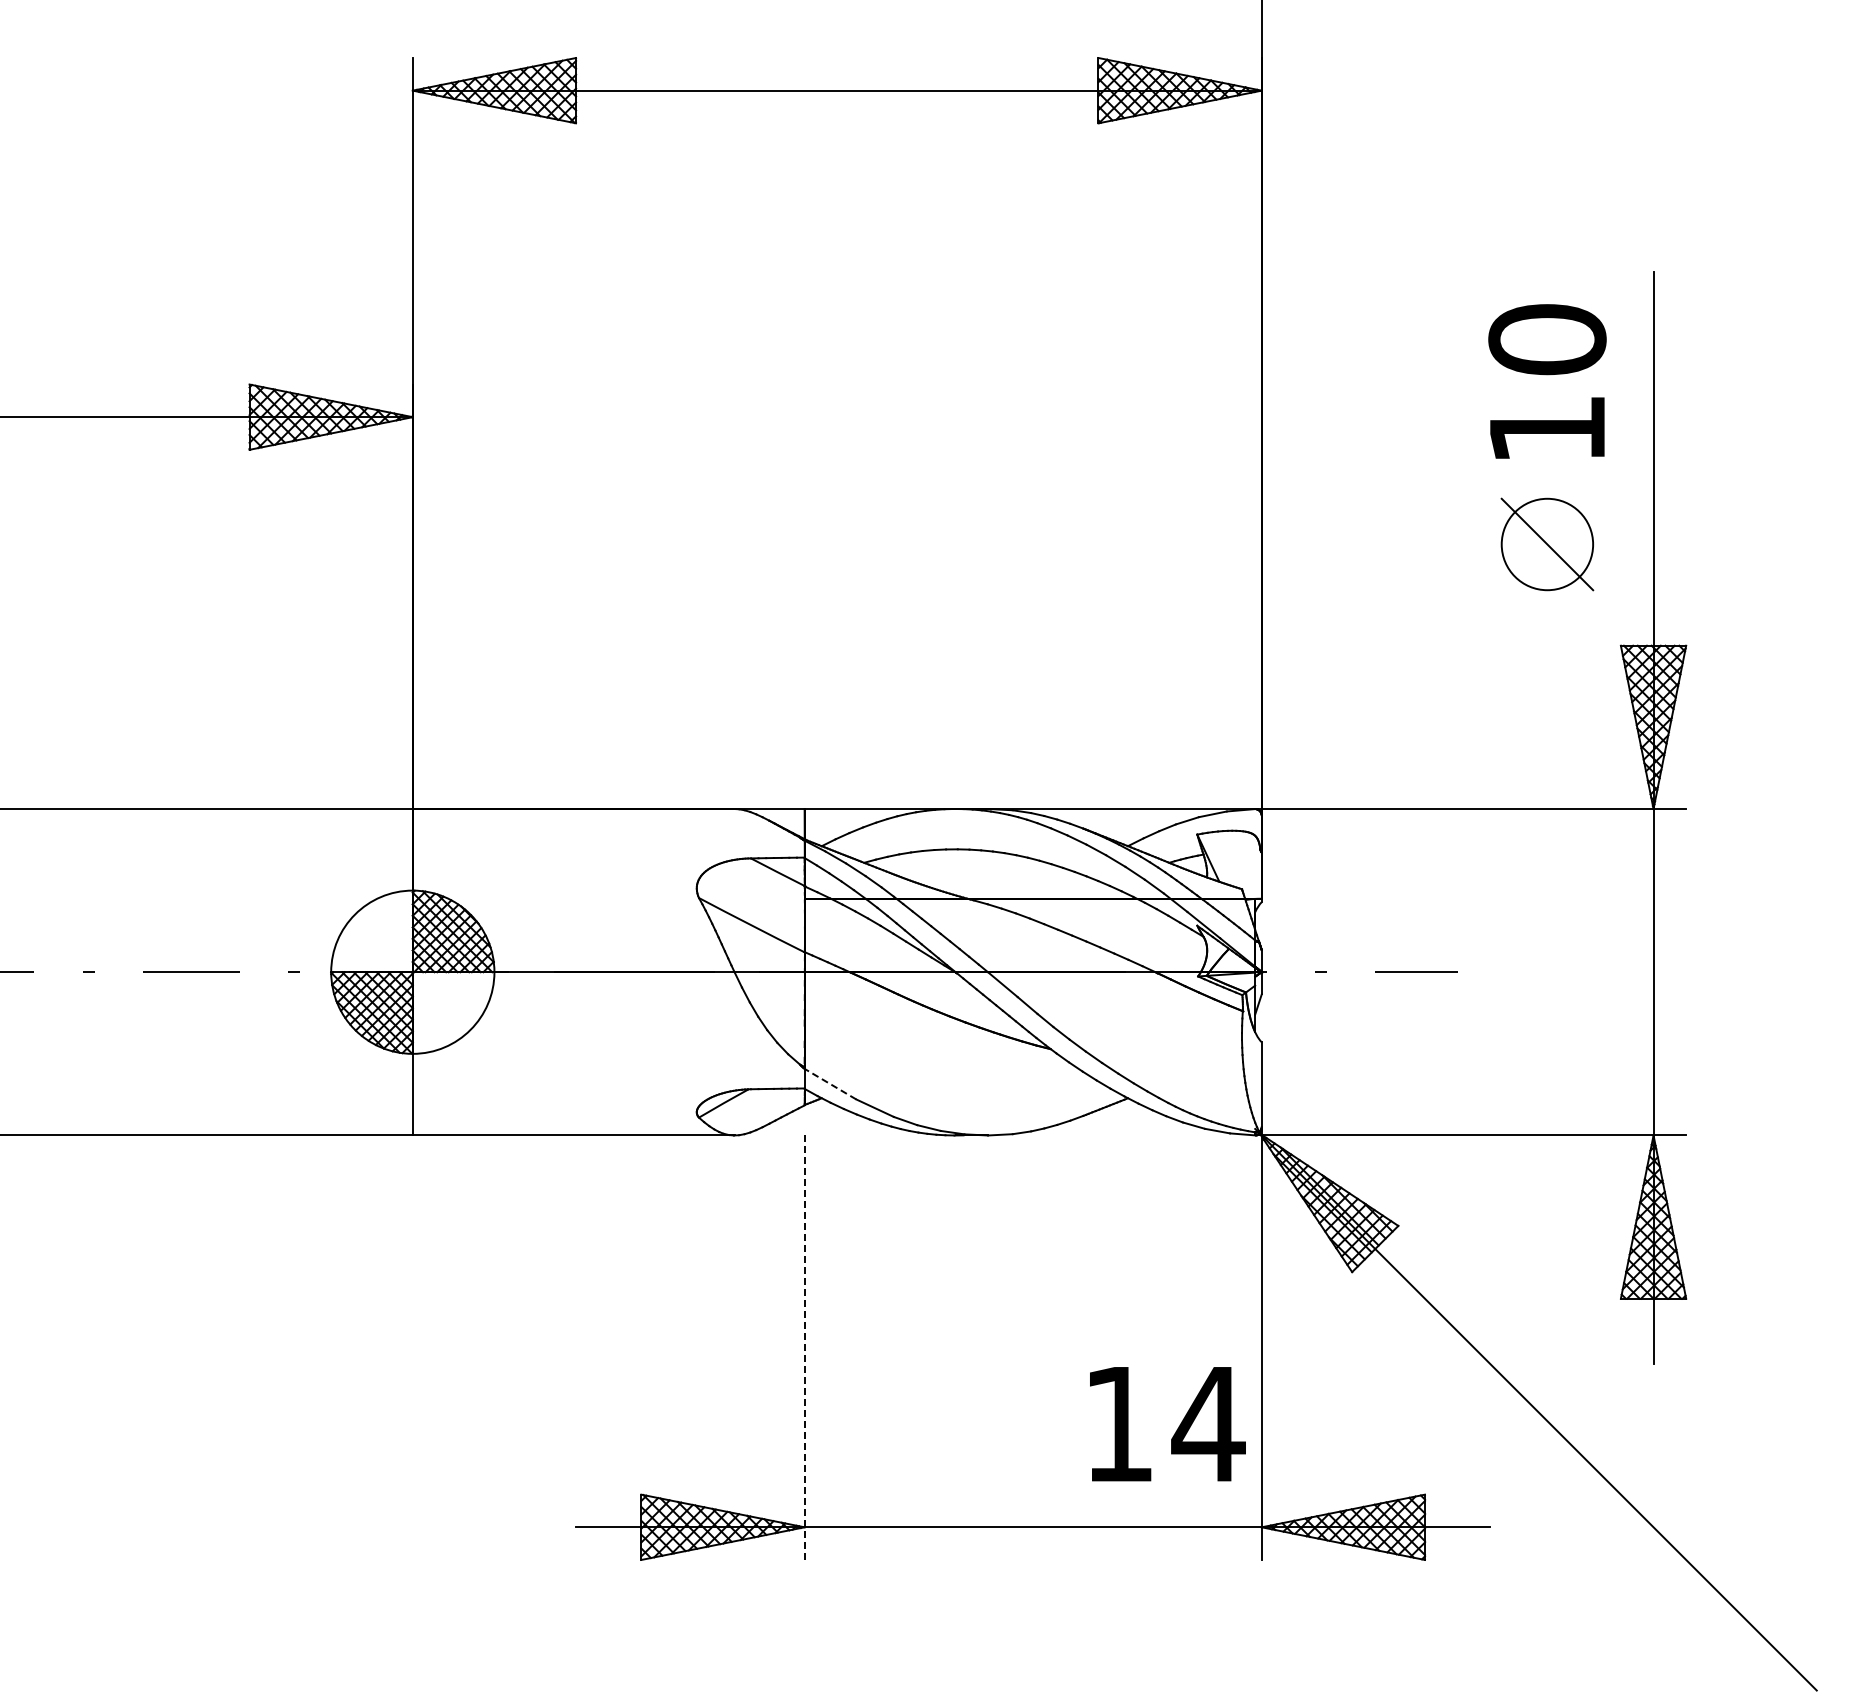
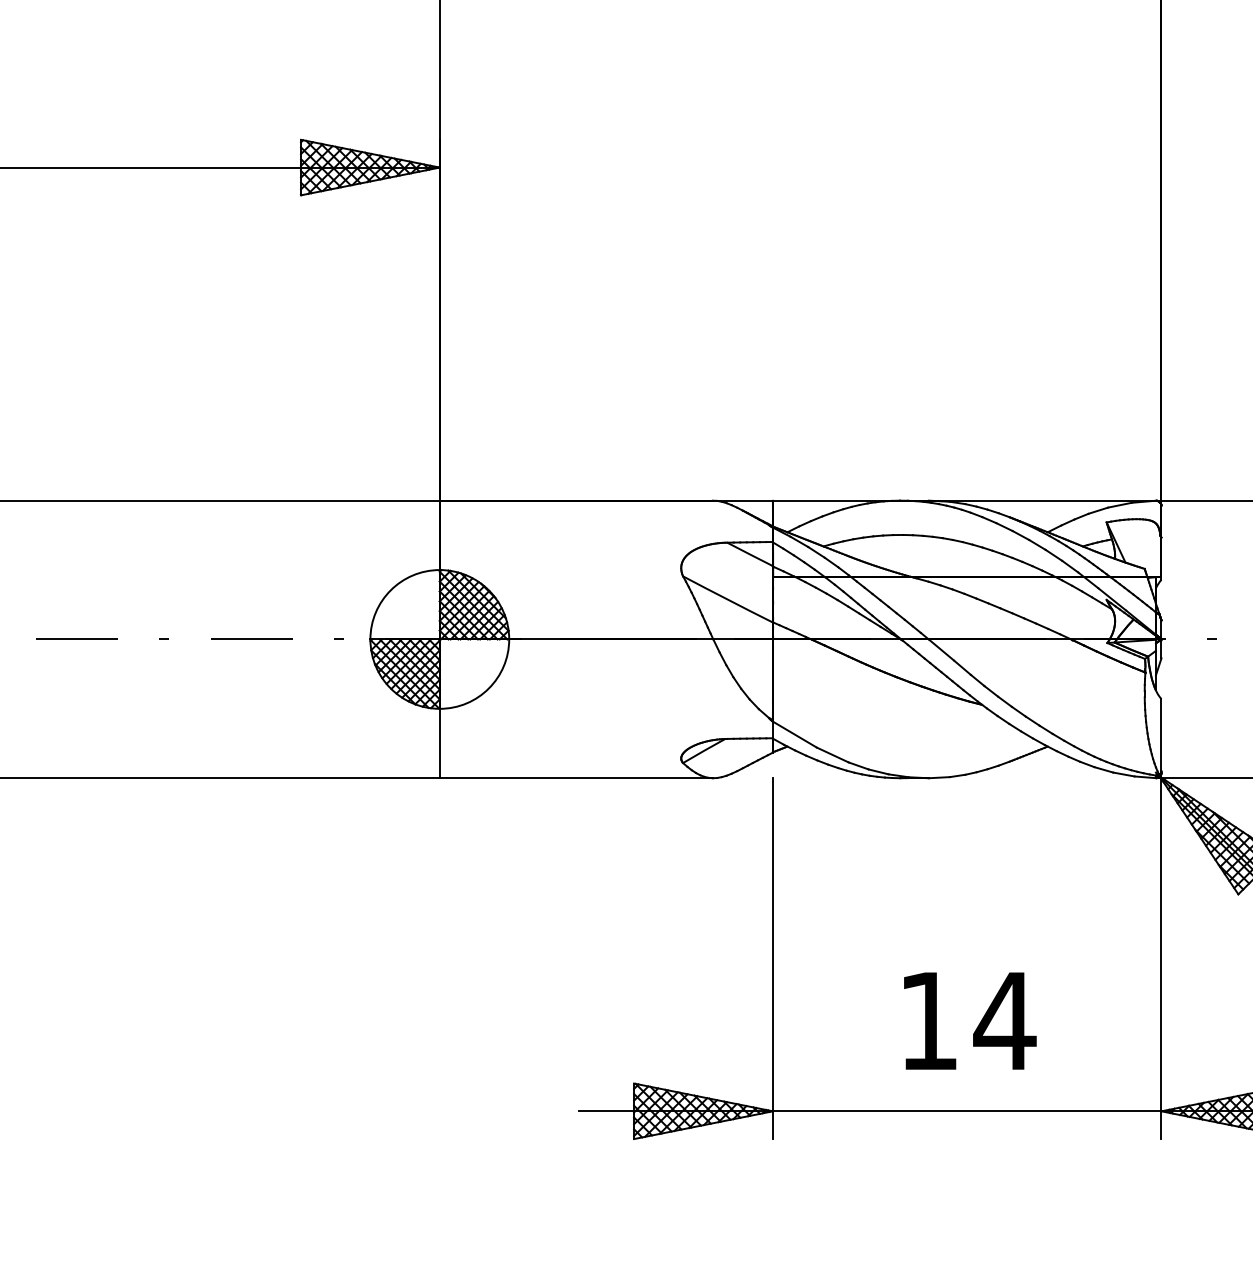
line: (830, 1083) -> (794, 734), dashed -> solid
line: (804, 1348) -> (772, 959), dashed -> solid
text: (1167, 1424) -> (970, 1021), moved

